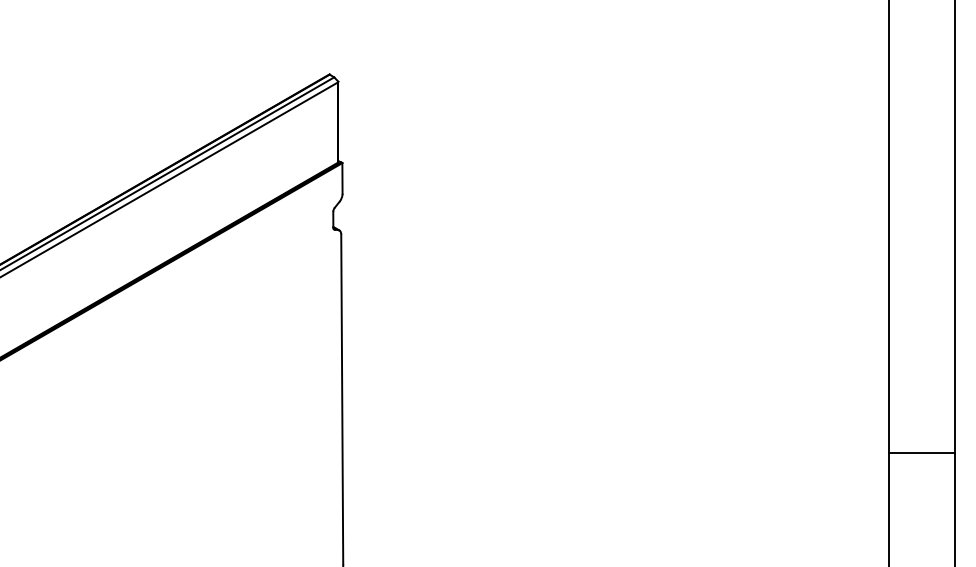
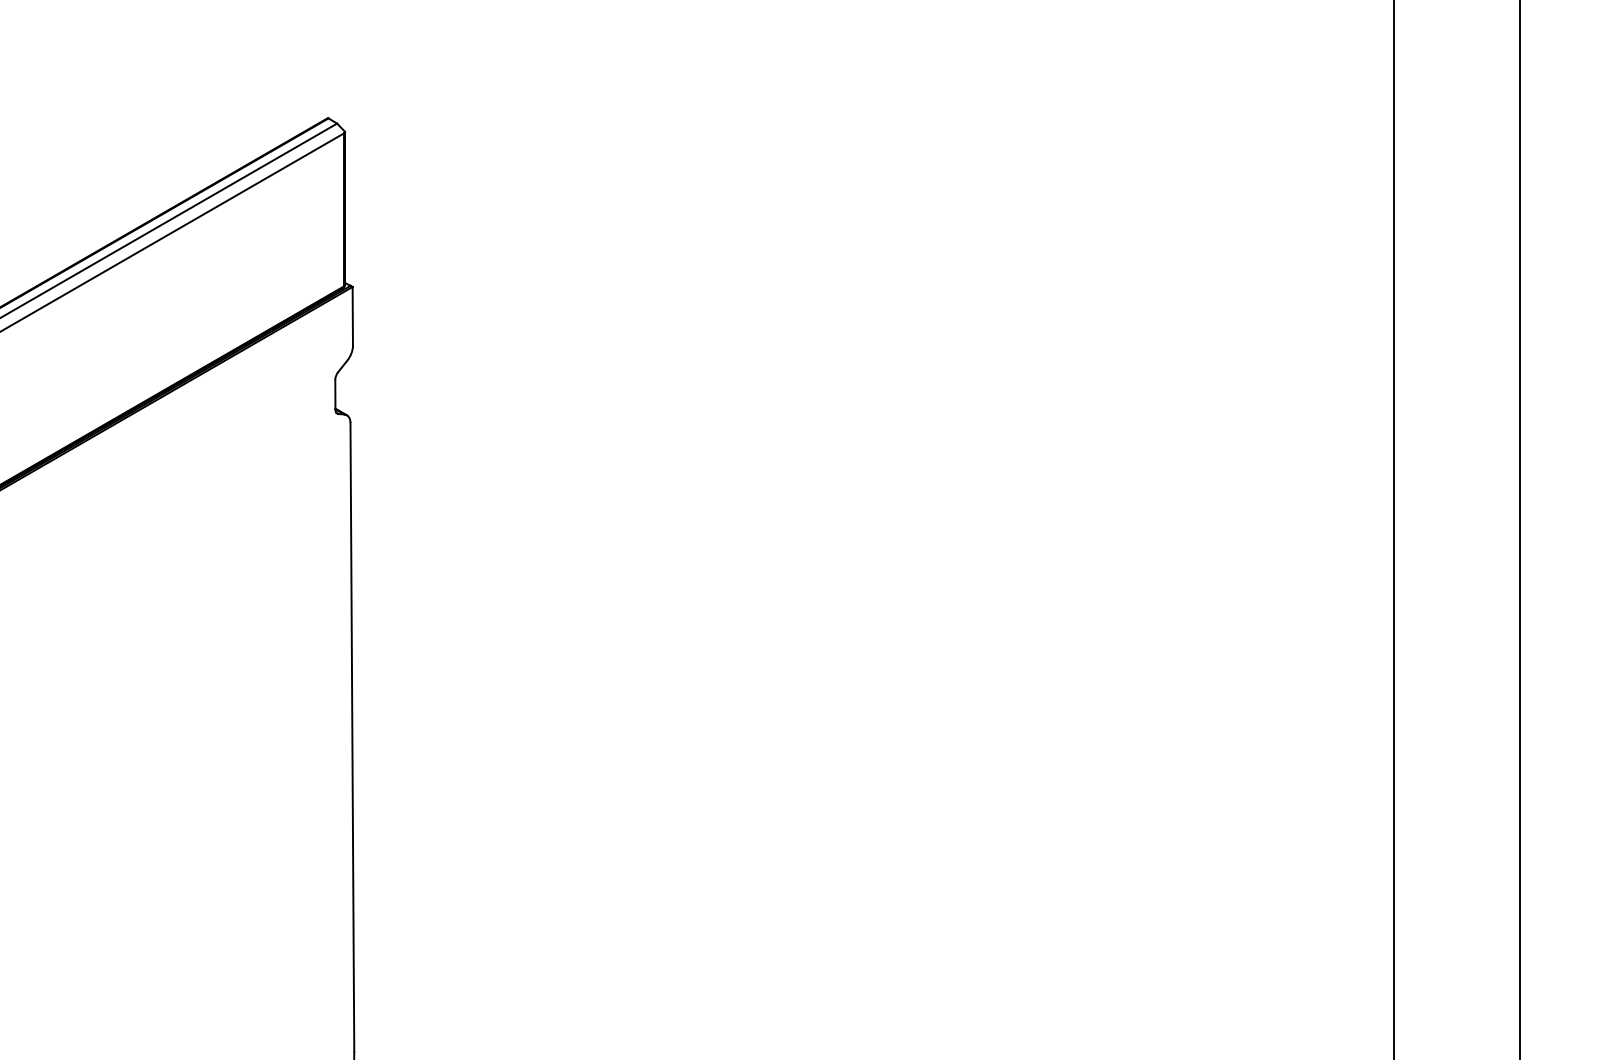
line: (921, 453) -> (1456, 840), removed

